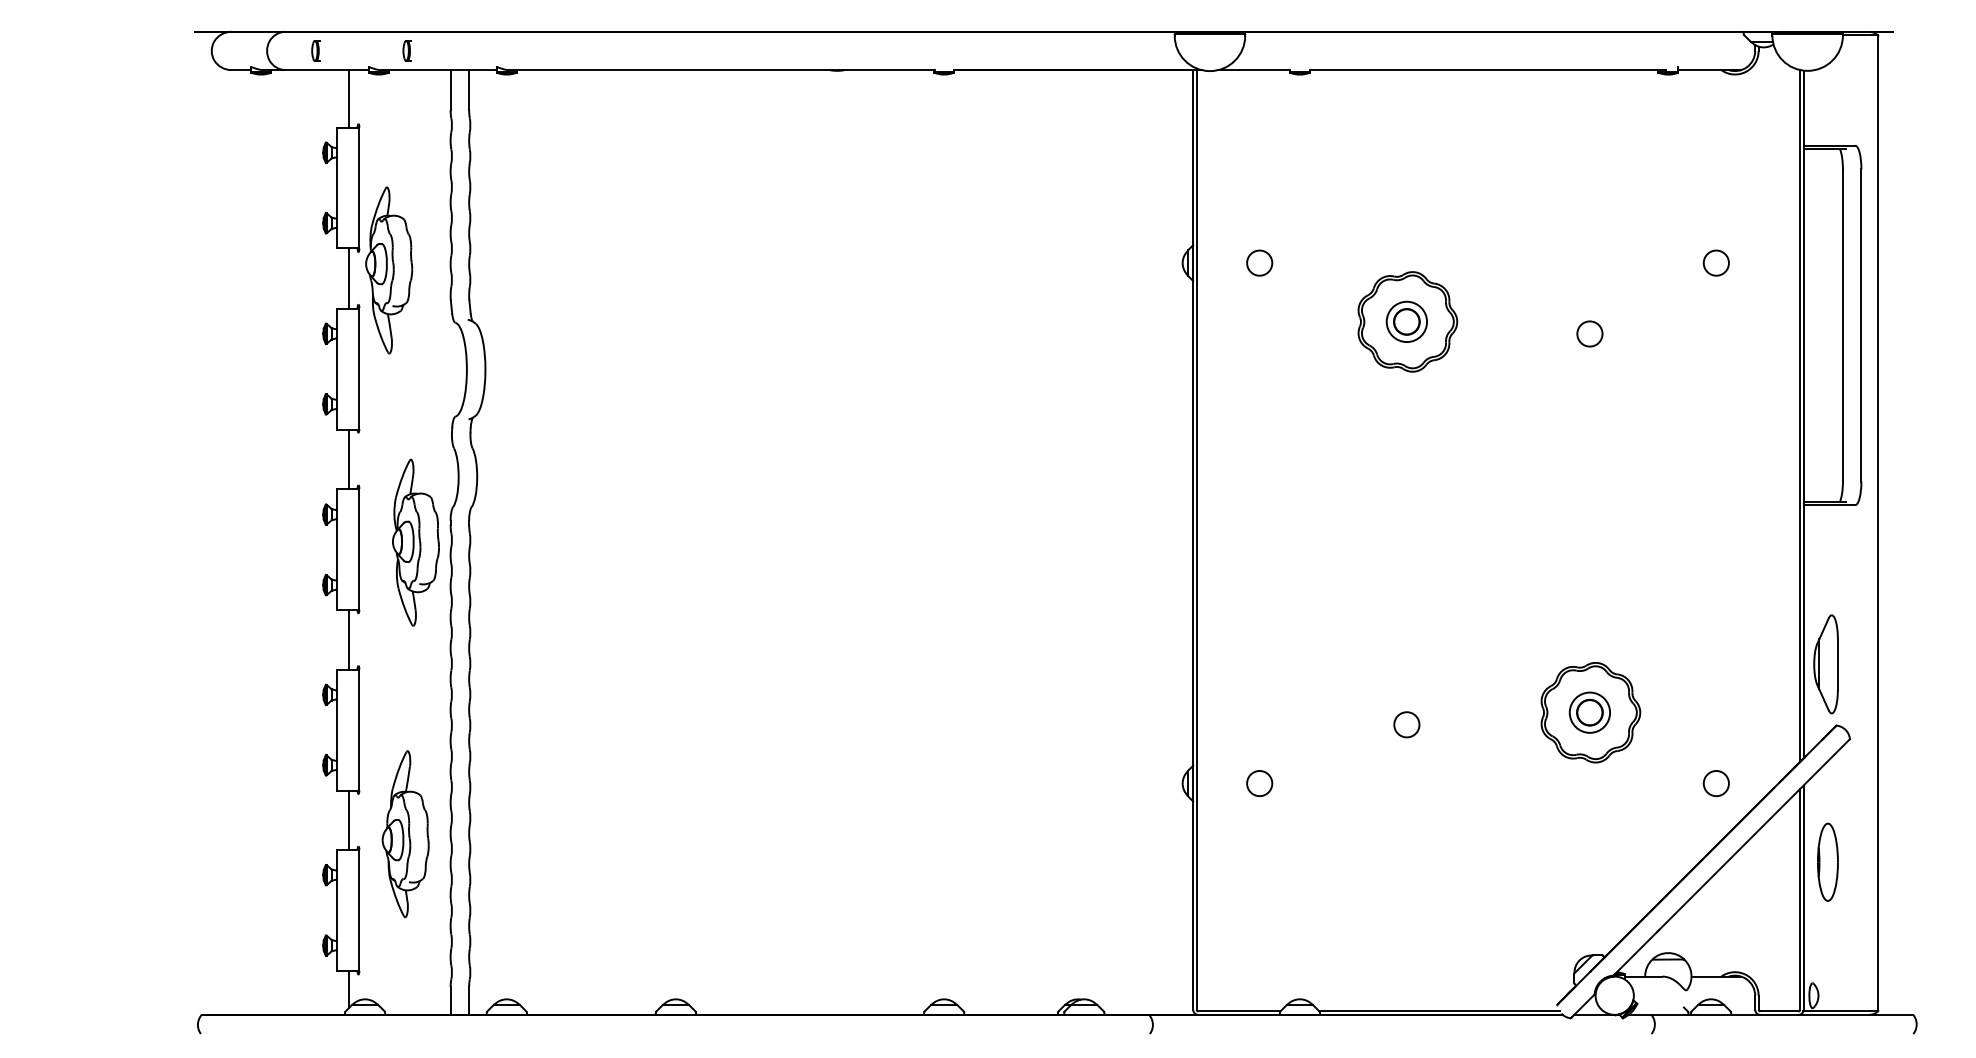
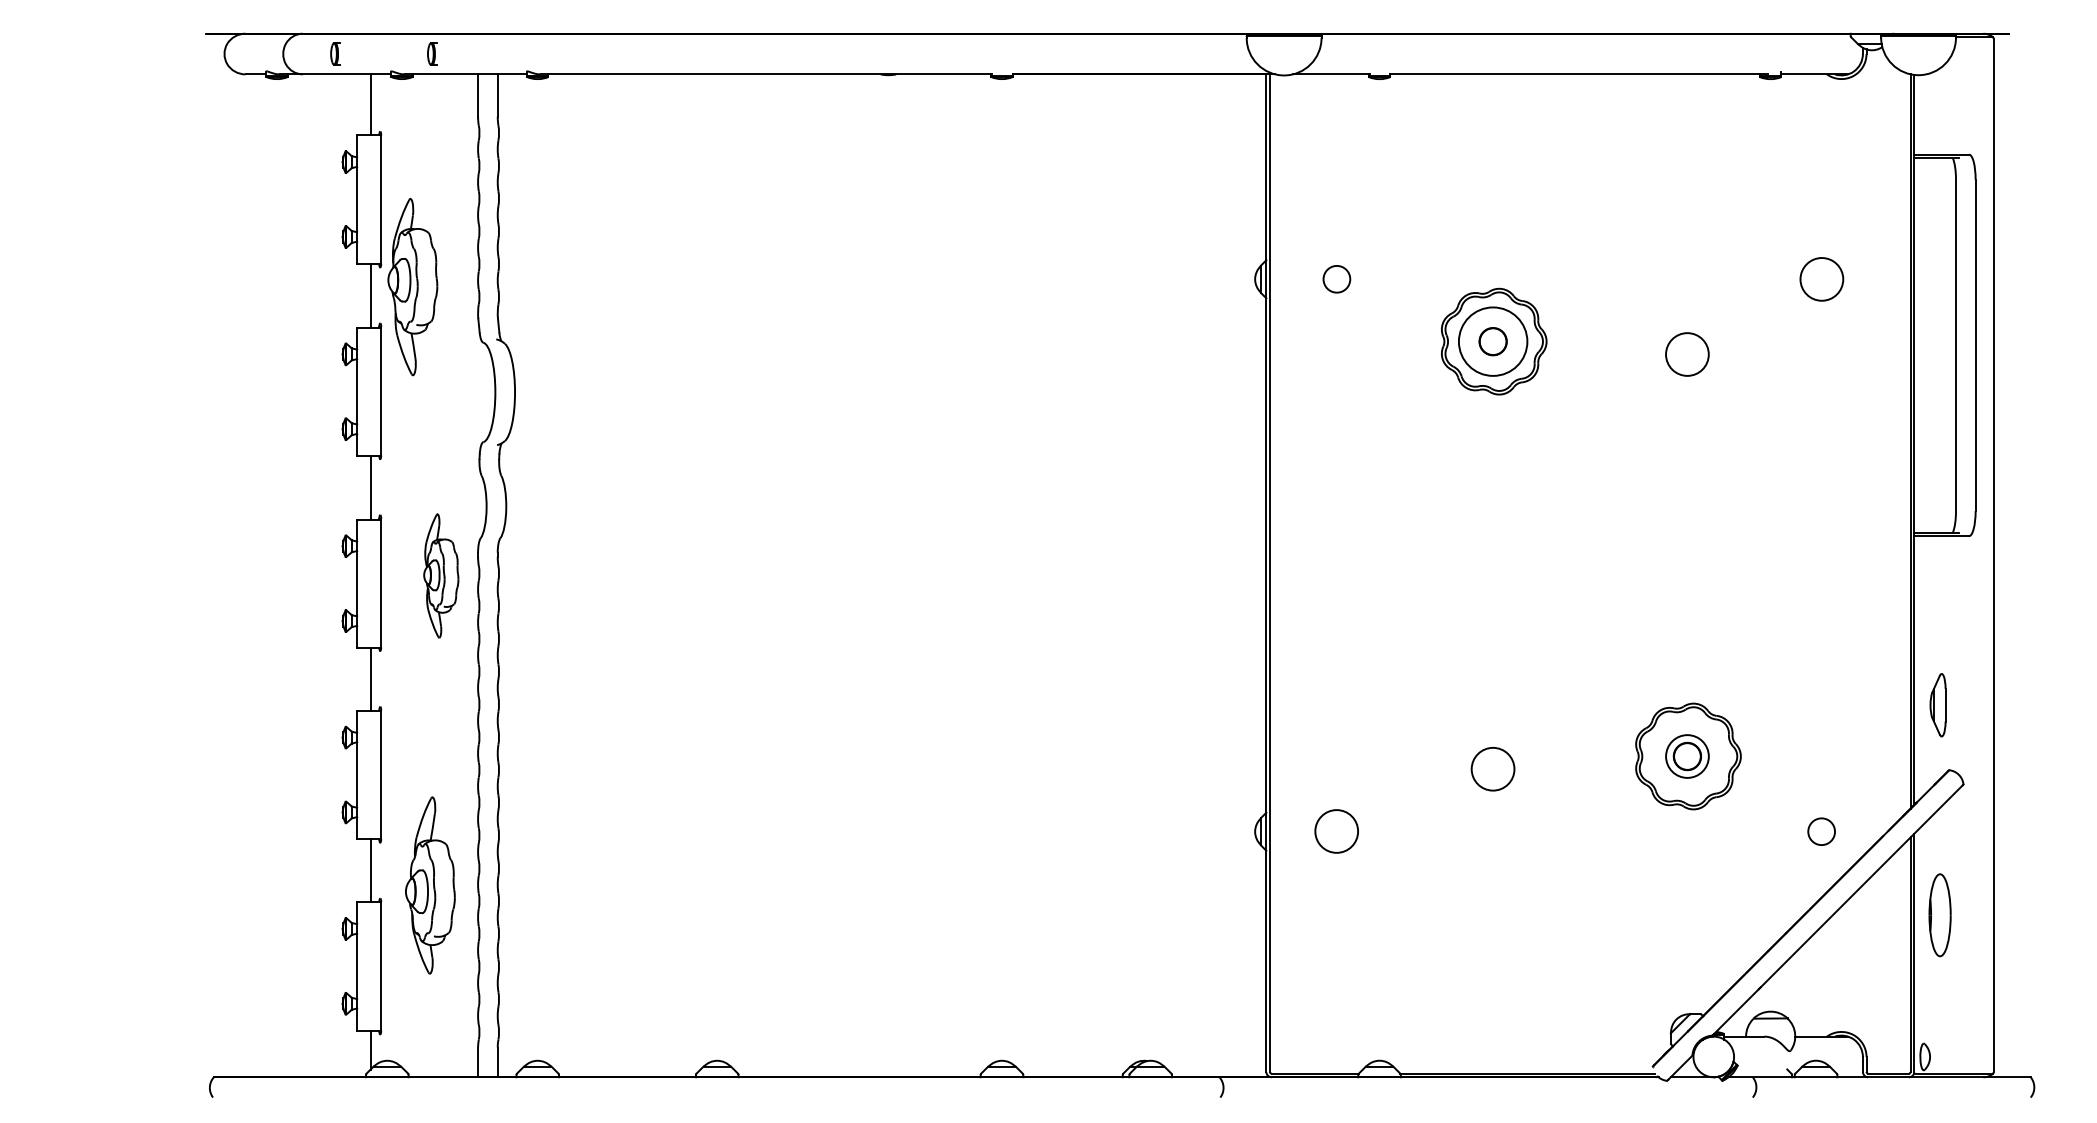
circle: (1715, 262) -> (1820, 278), size x1.6
circle: (1406, 321) -> (1492, 341), size x1.6
circle: (1589, 333) -> (1686, 353), size x1.6
part: (415, 542) -> (440, 575), size x0.7
part: (1825, 664) -> (1937, 705), size x0.6
circle: (1406, 724) -> (1492, 769), size x1.6
circle: (1259, 783) -> (1336, 831), size x1.6

